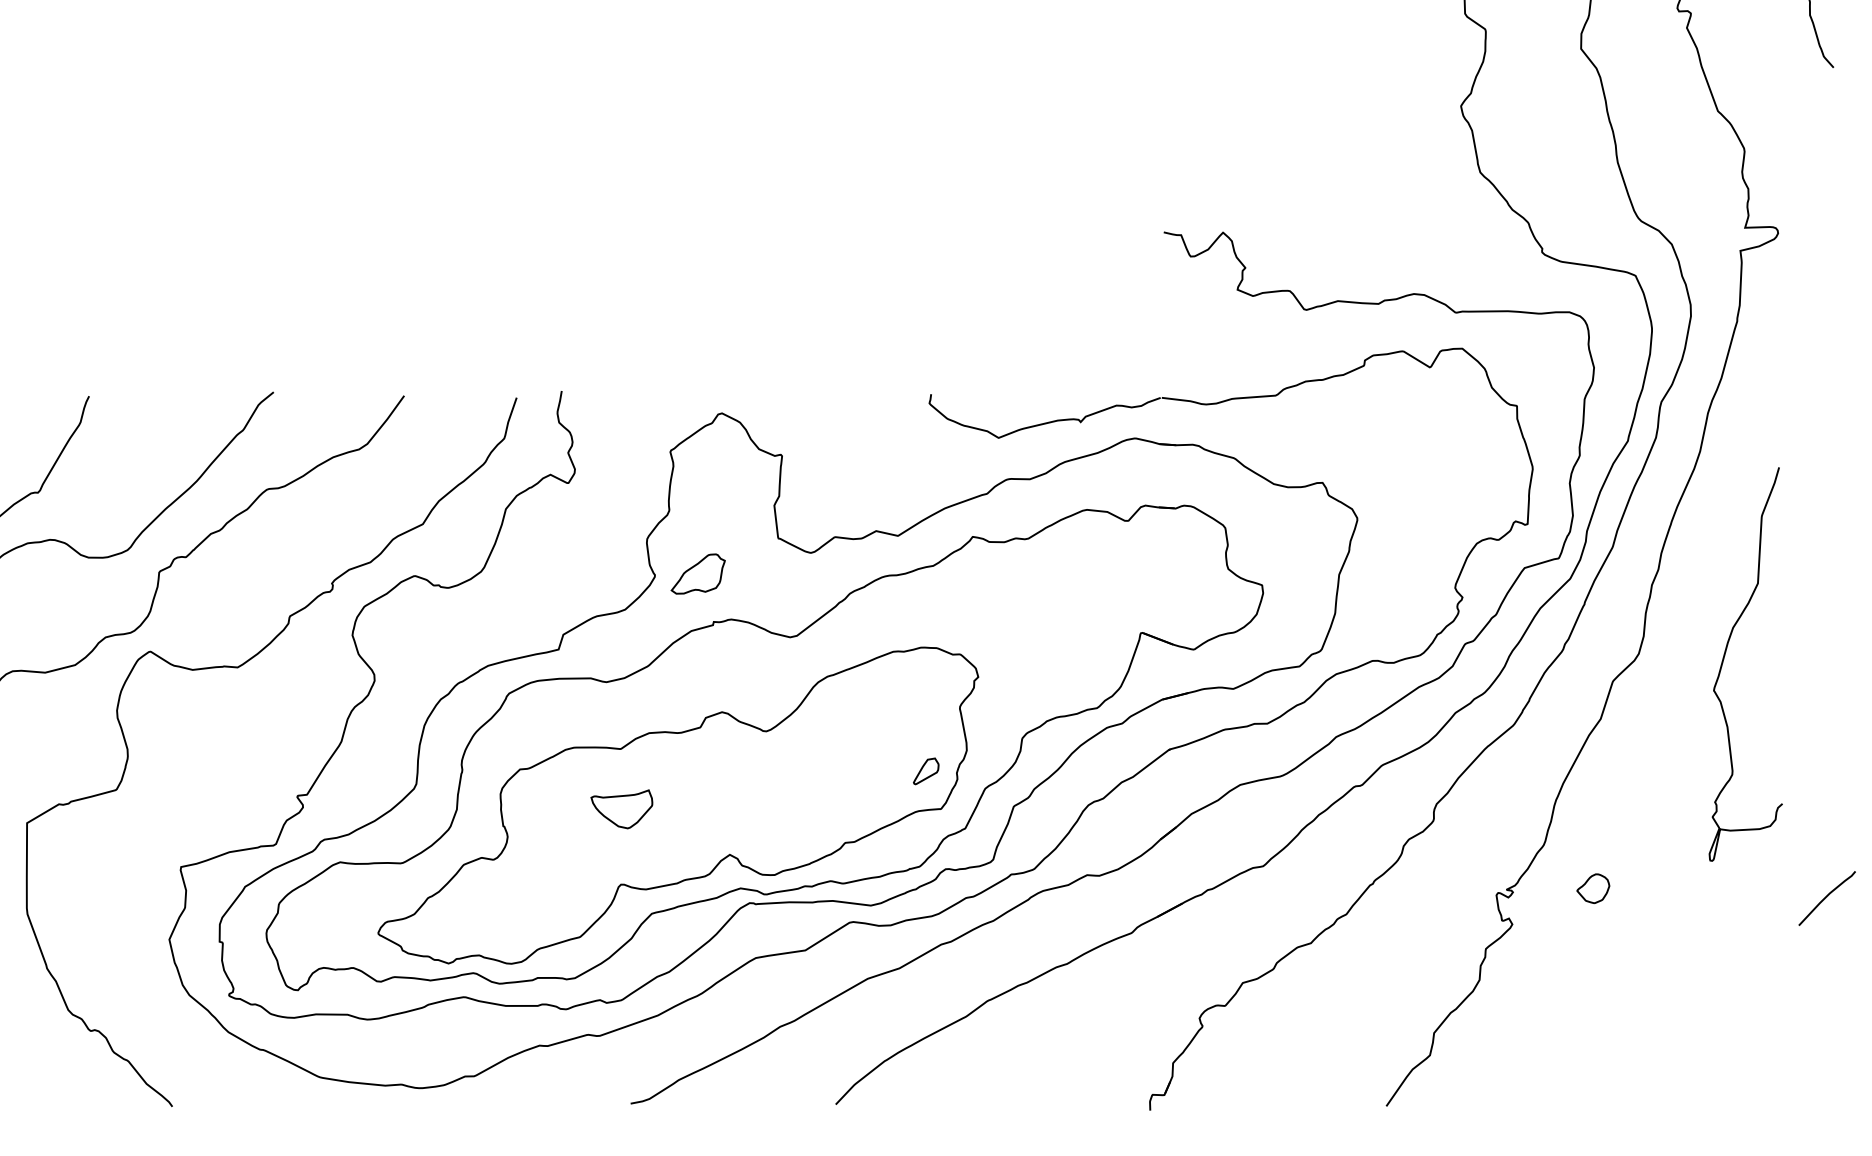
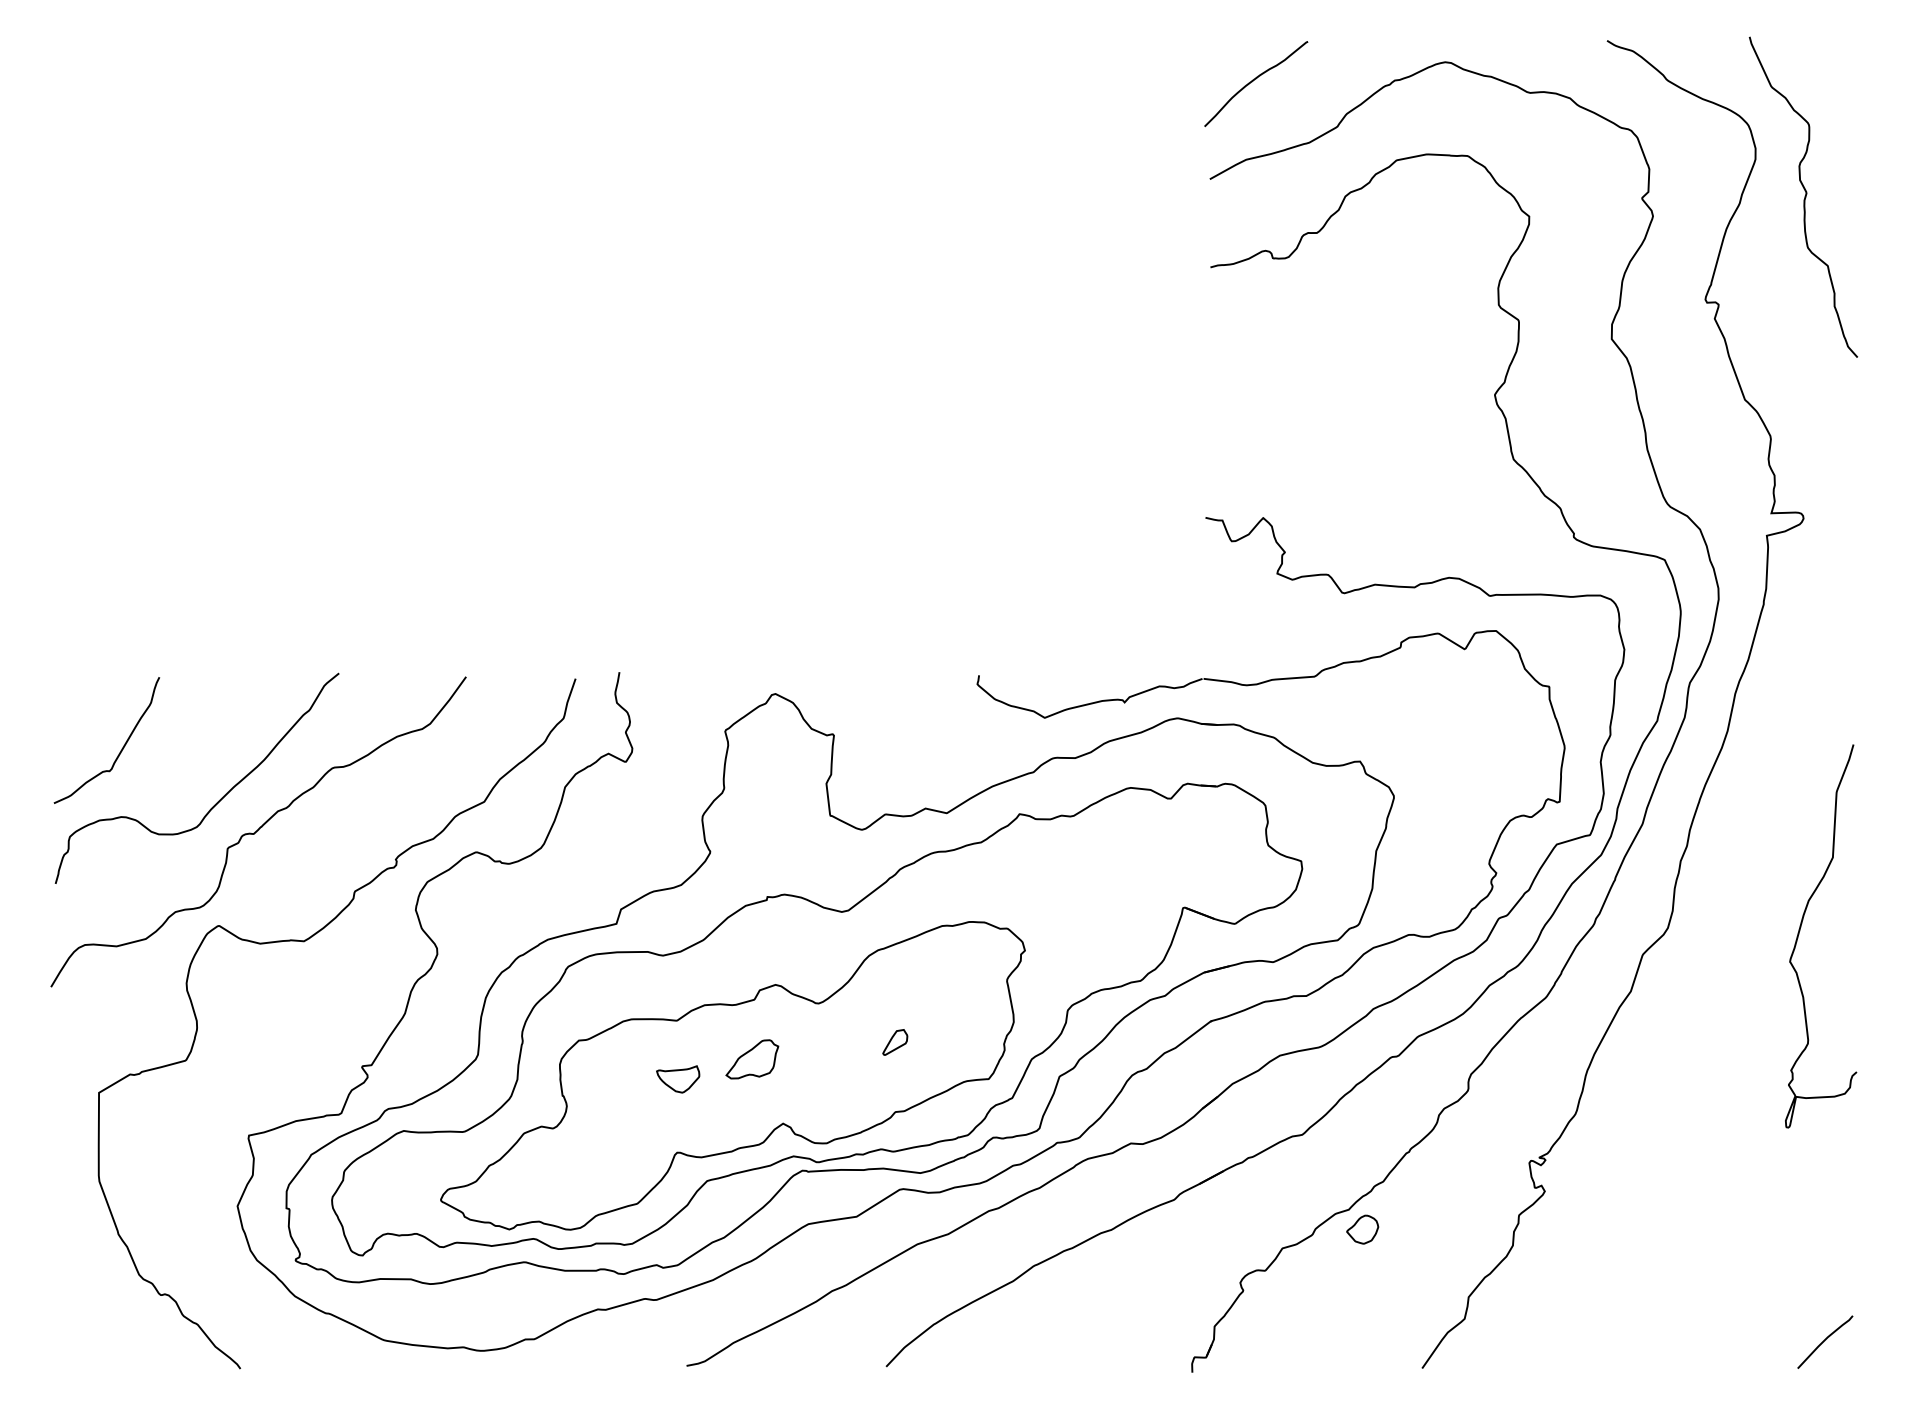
part: (698, 574) -> (752, 1059), moved
curve: (1724, 659) -> (1800, 931), moved
part: (926, 771) -> (895, 1042), moved
part: (622, 809) -> (678, 1079), size x0.71
part: (1593, 888) -> (1362, 1229), moved
curve: (1827, 896) -> (1825, 1340), moved

